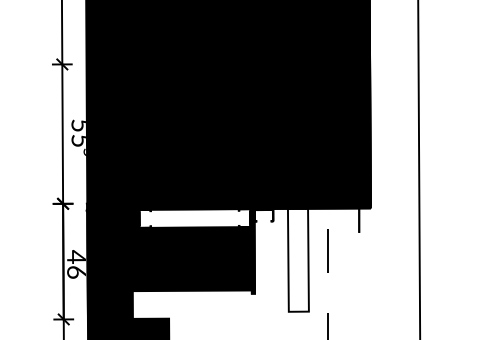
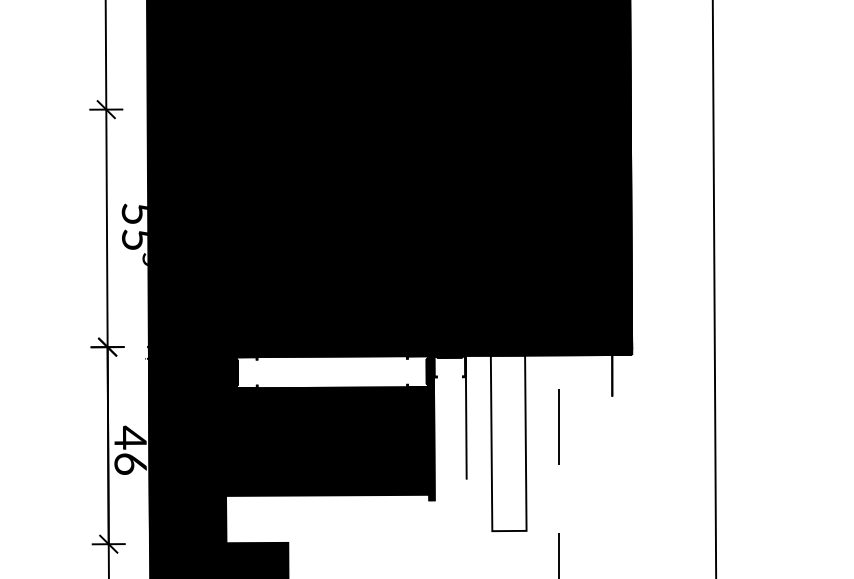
line: (273, 251) -> (466, 428), added

